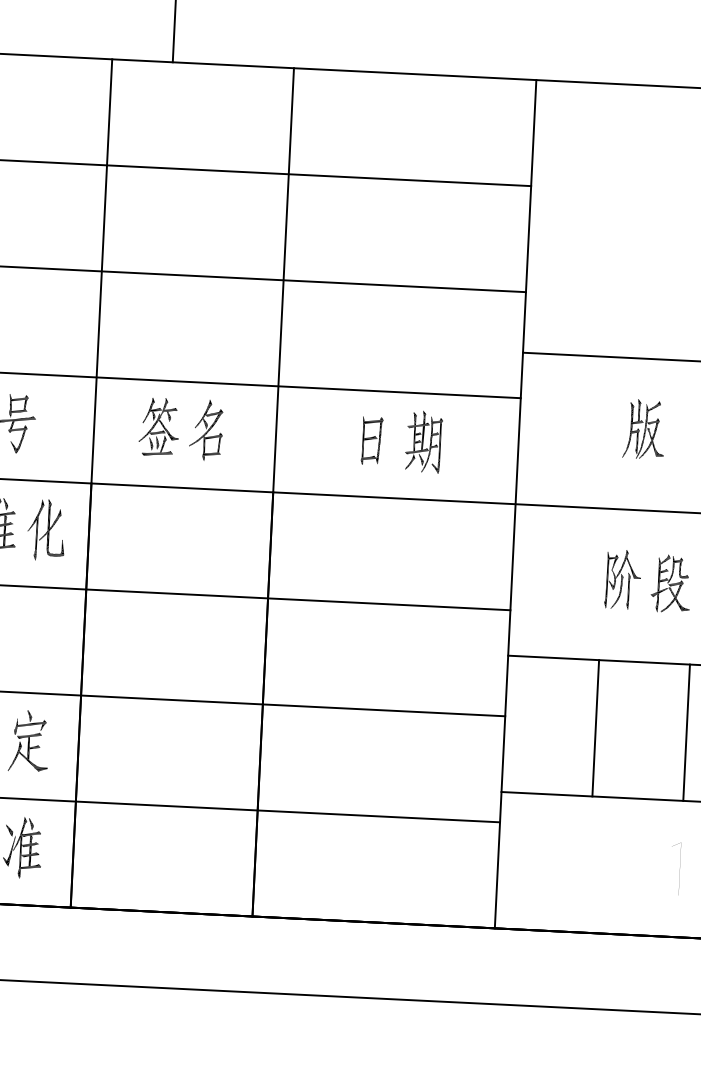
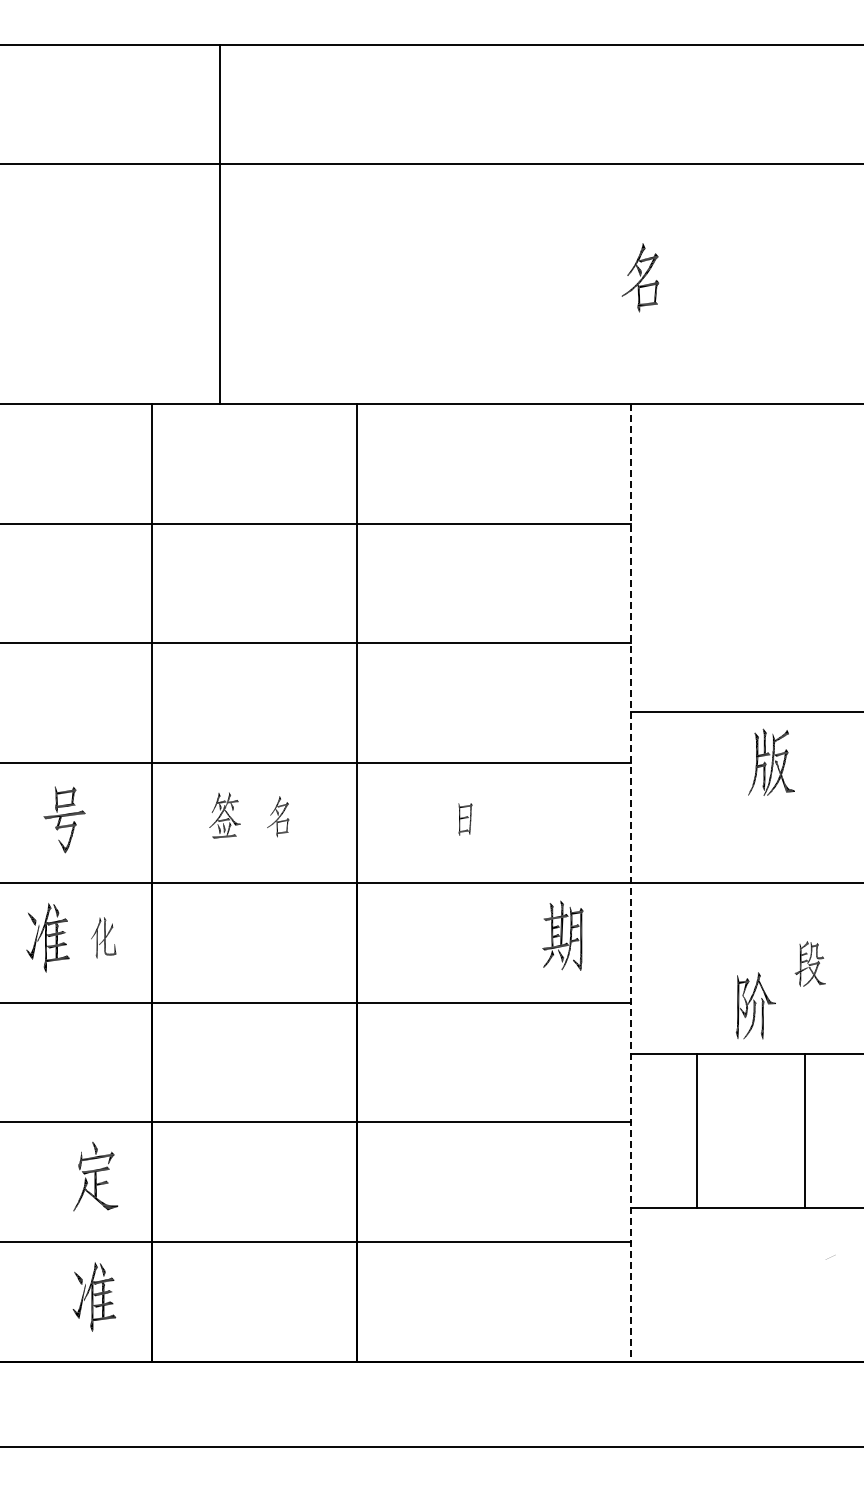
part: (158, 426) -> (224, 815), size x0.7
part: (644, 428) -> (771, 761), moved
part: (205, 430) -> (277, 816), size x0.6
part: (372, 440) -> (465, 819), size x0.6
part: (423, 441) -> (562, 935), moved
line: (515, 503) -> (630, 882), solid -> dashed
part: (46, 529) -> (103, 937), size x0.6
part: (622, 579) -> (755, 1005), moved
part: (671, 583) -> (810, 963), size x0.7
line: (595, 728) -> (697, 1130), moved
line: (686, 732) -> (804, 1130), moved

